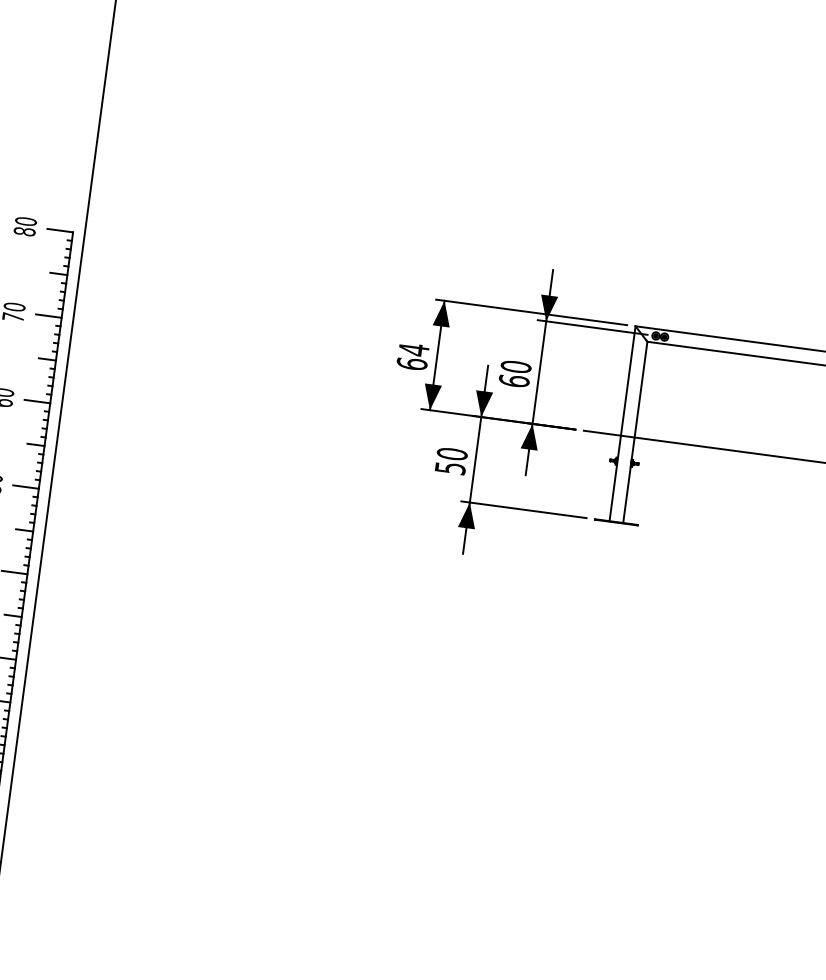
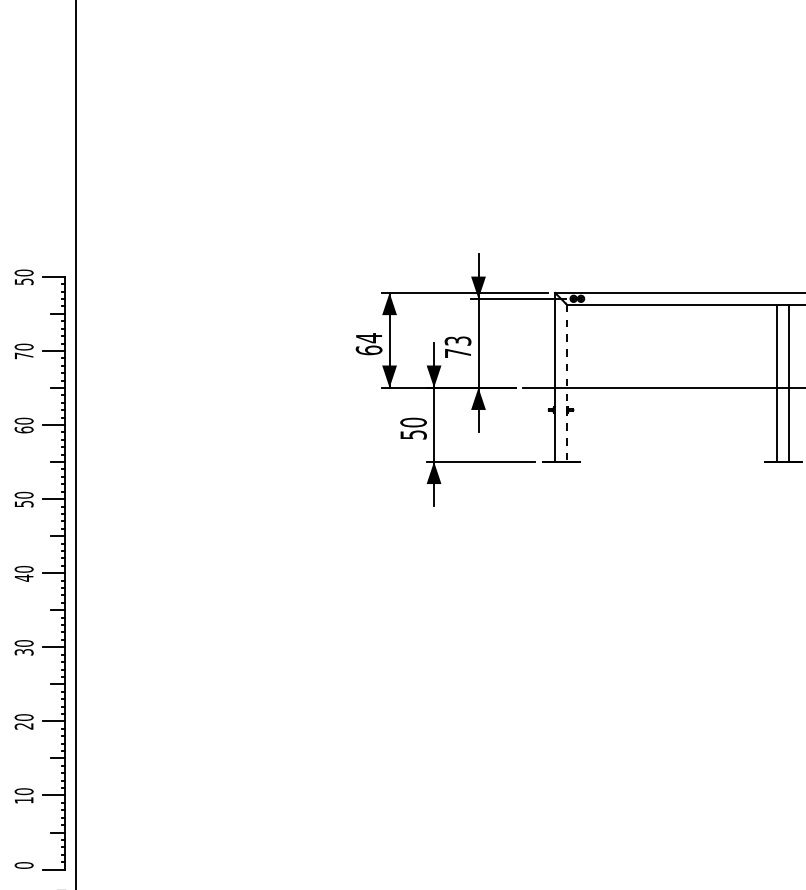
text: (23, 231) -> (23, 281), 80 -> 50
text: (514, 374) -> (457, 347), 60 -> 73
line: (634, 432) -> (566, 383), solid -> dashed

